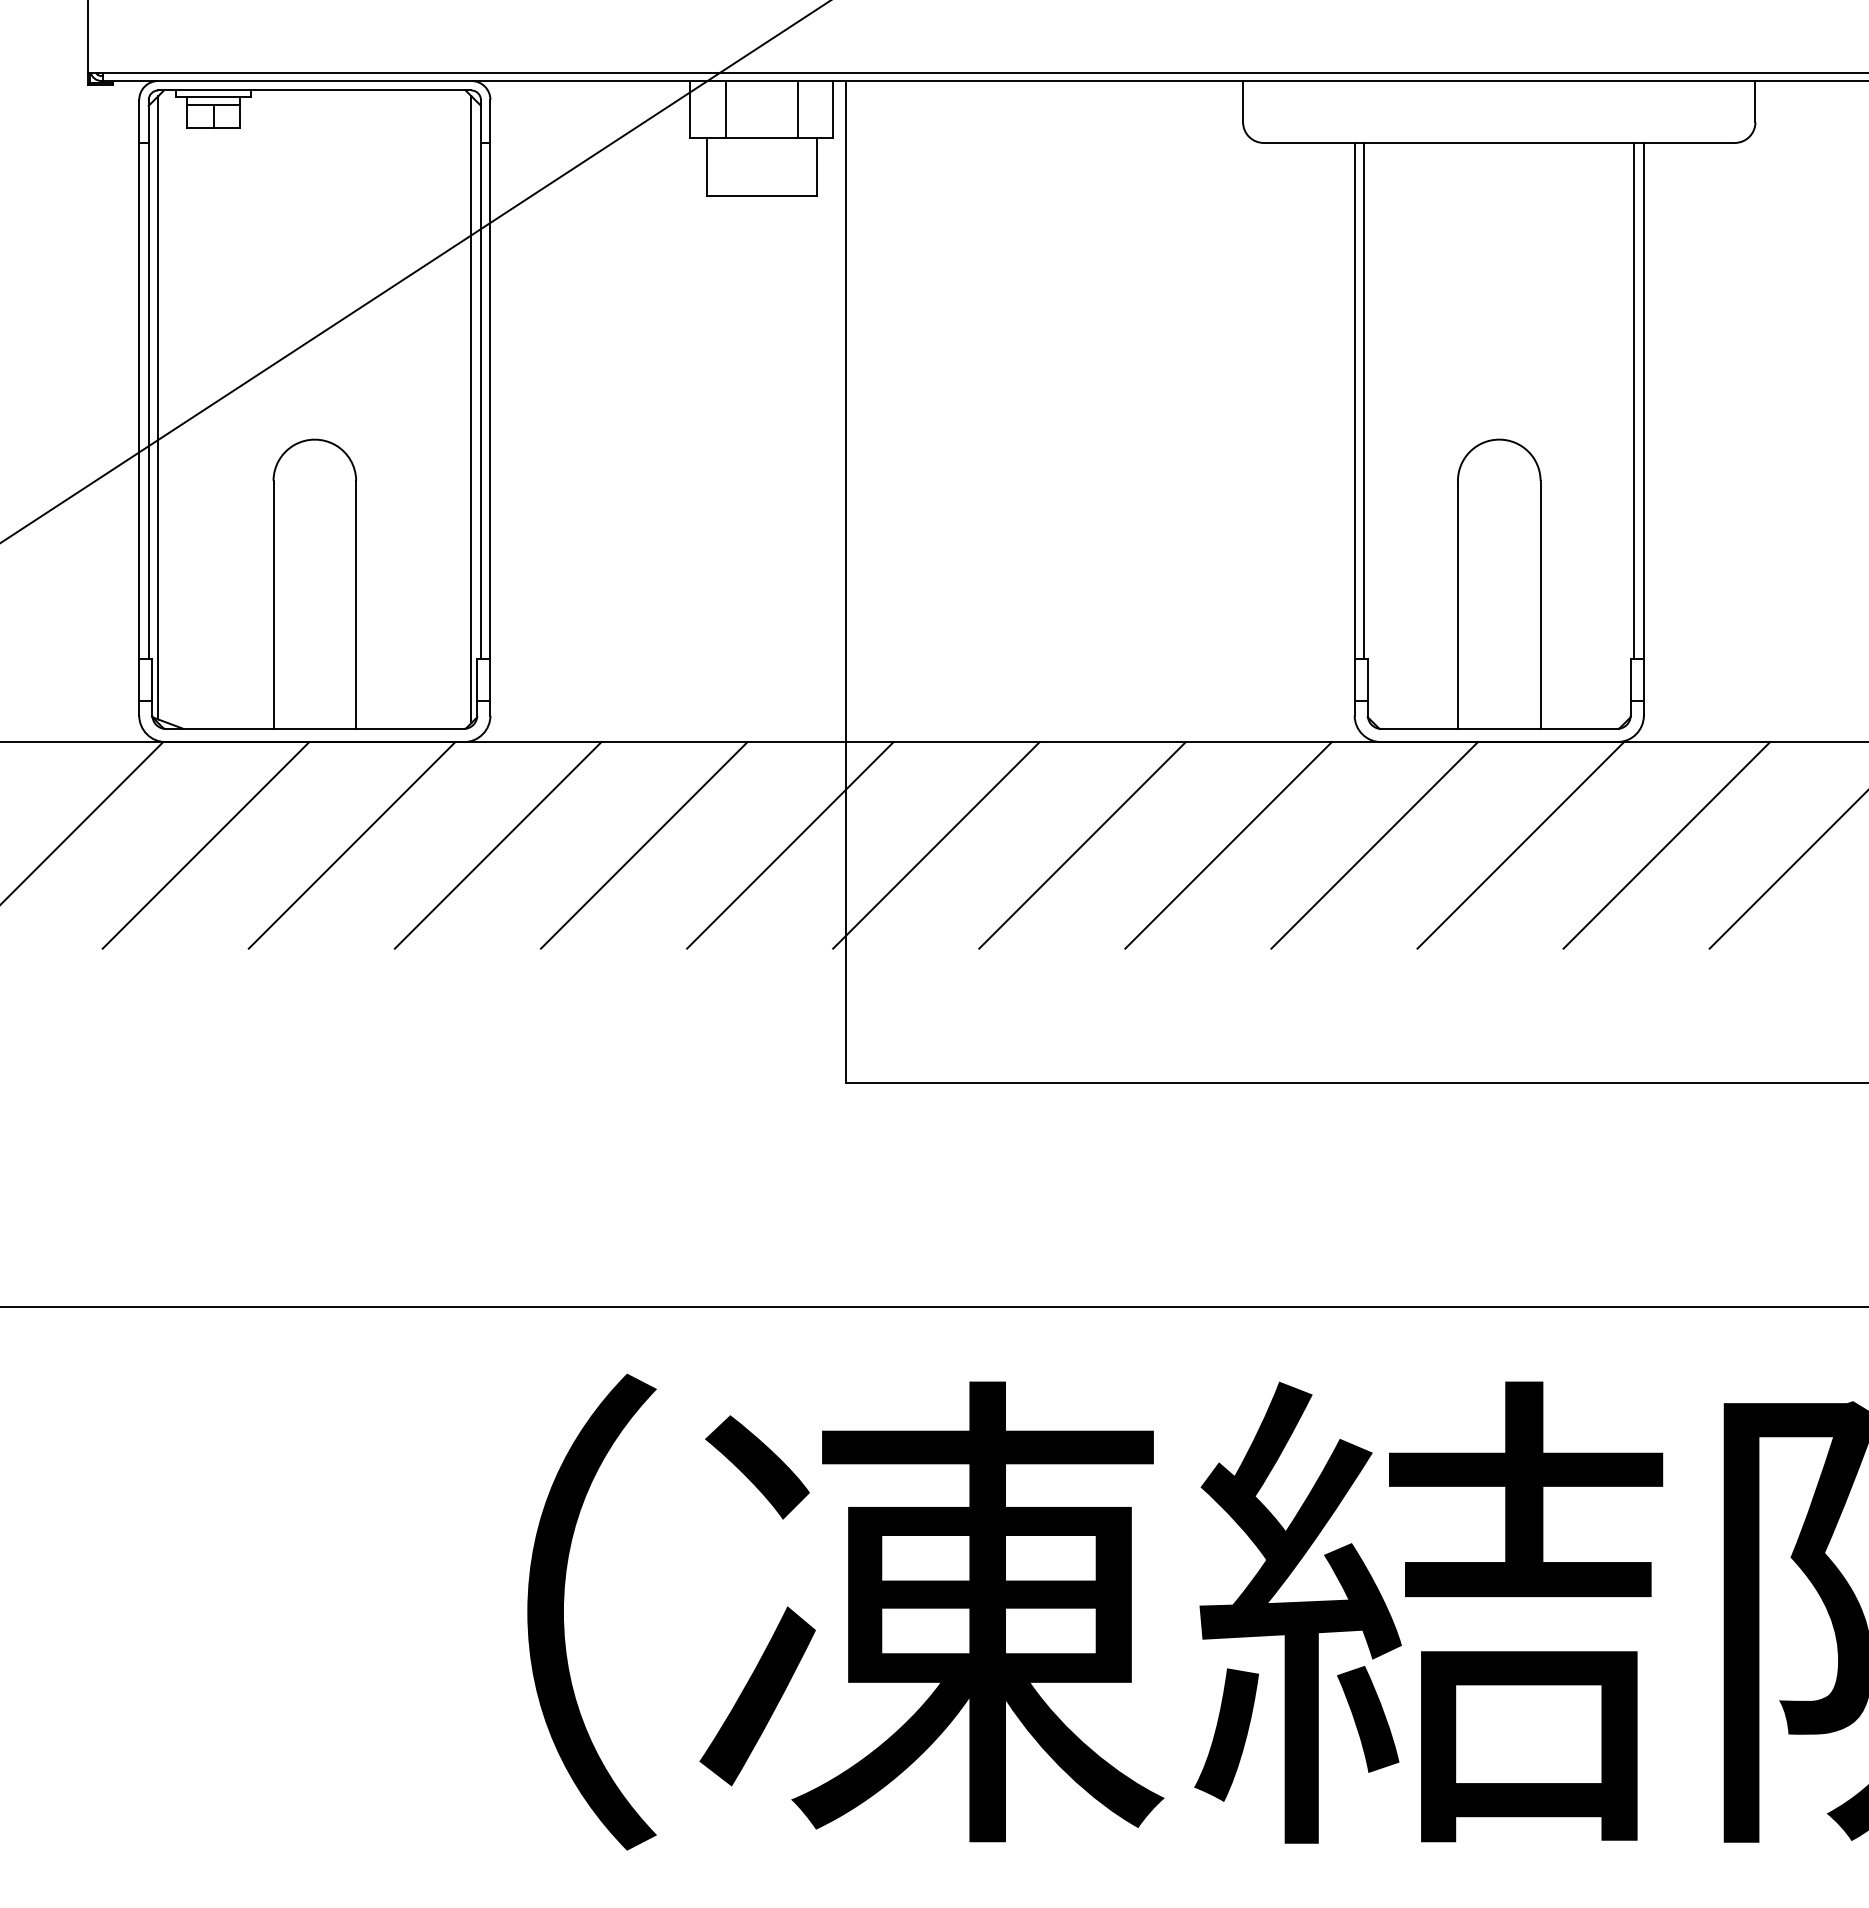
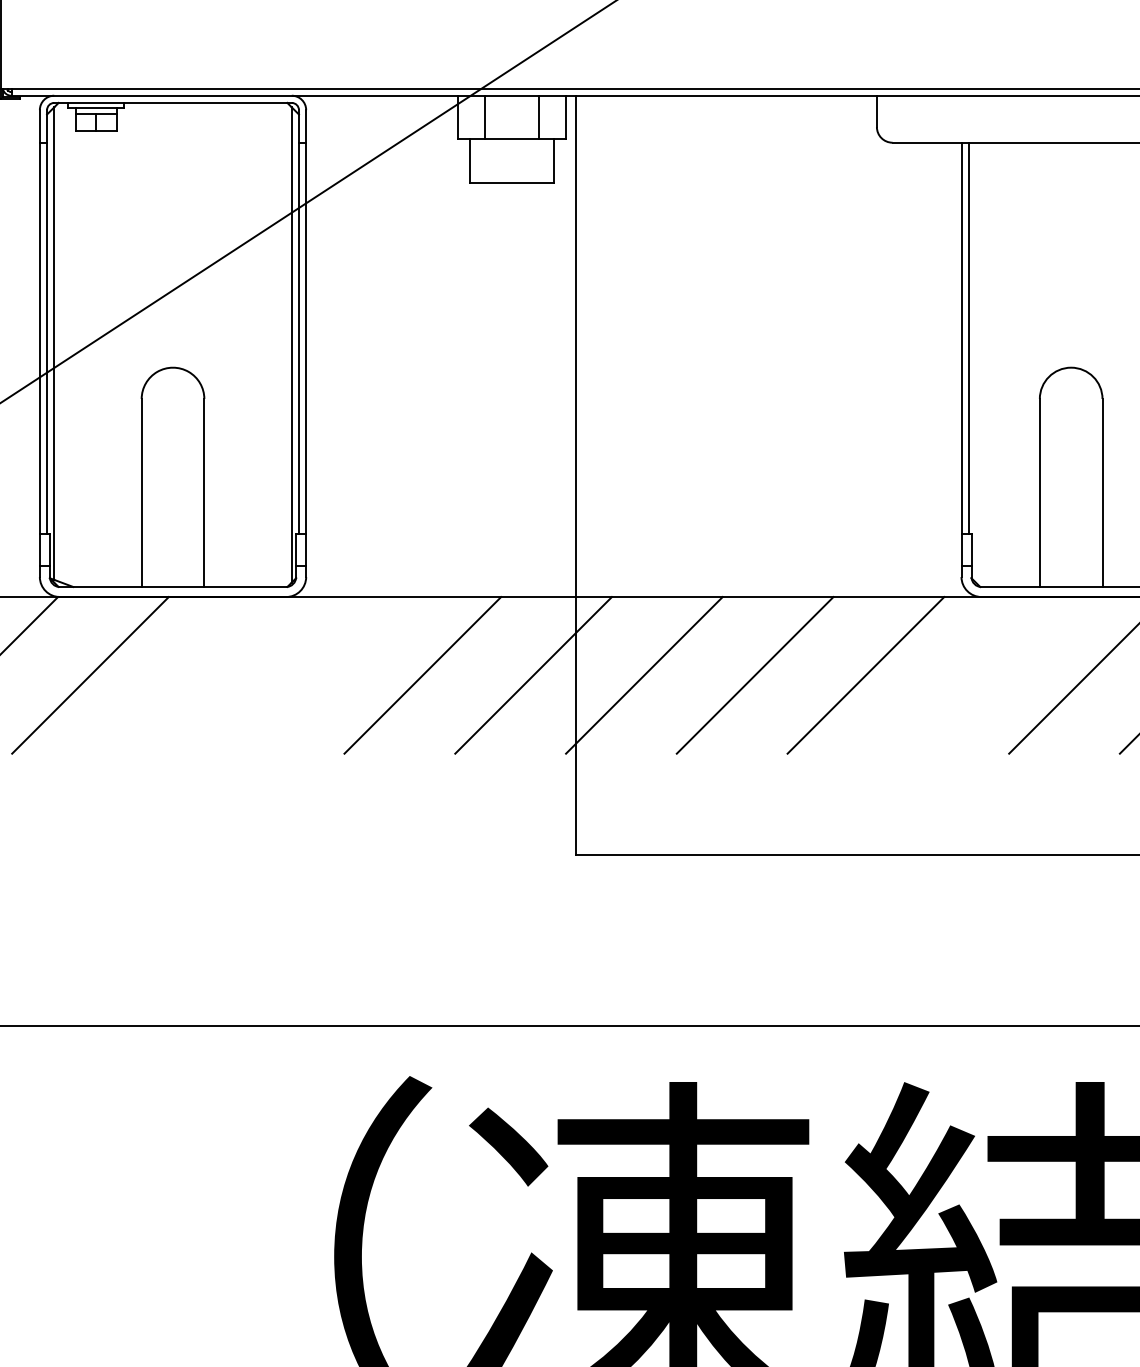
line: (351, 845) -> (200, 675), removed
line: (497, 845) -> (311, 675), removed
line: (1374, 845) -> (976, 675), removed

